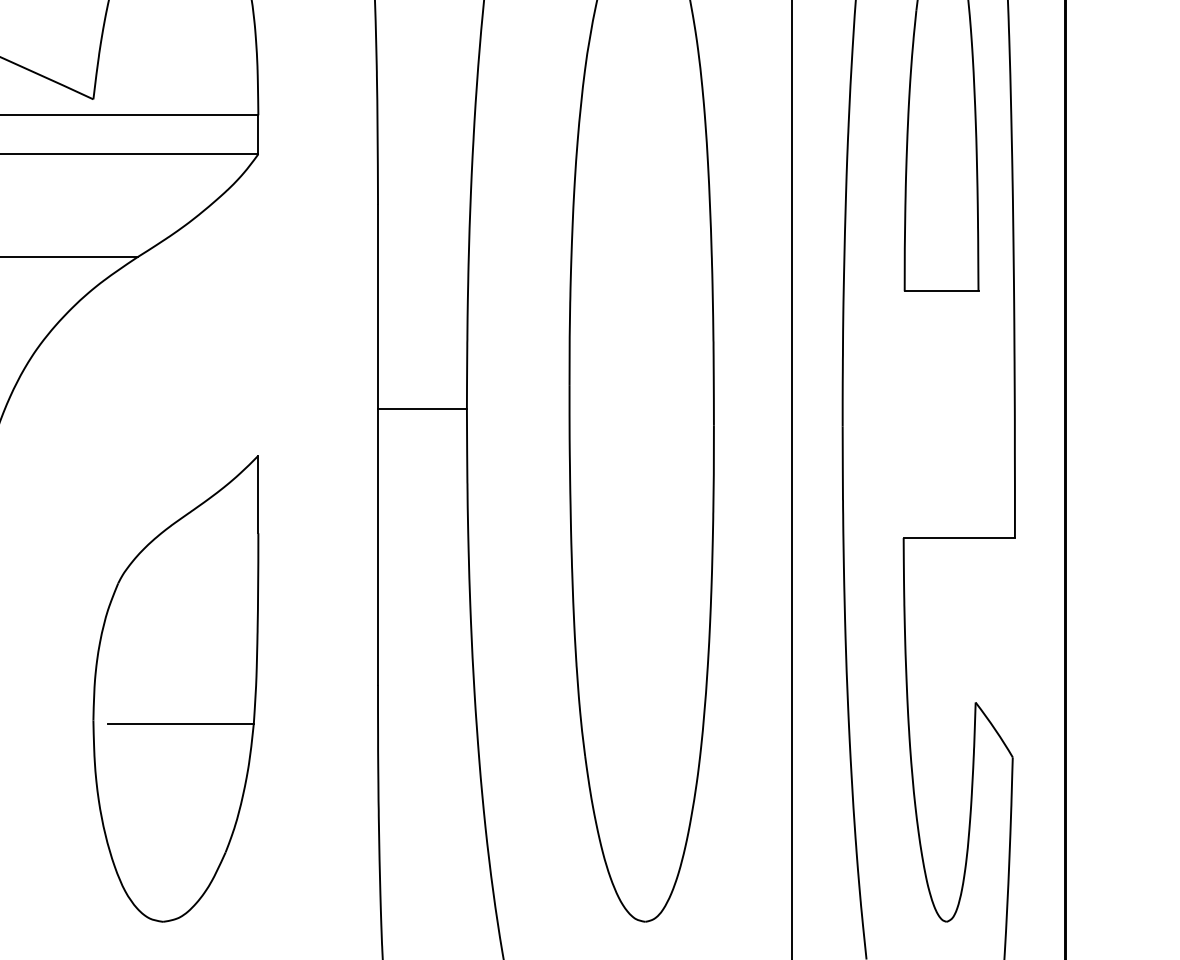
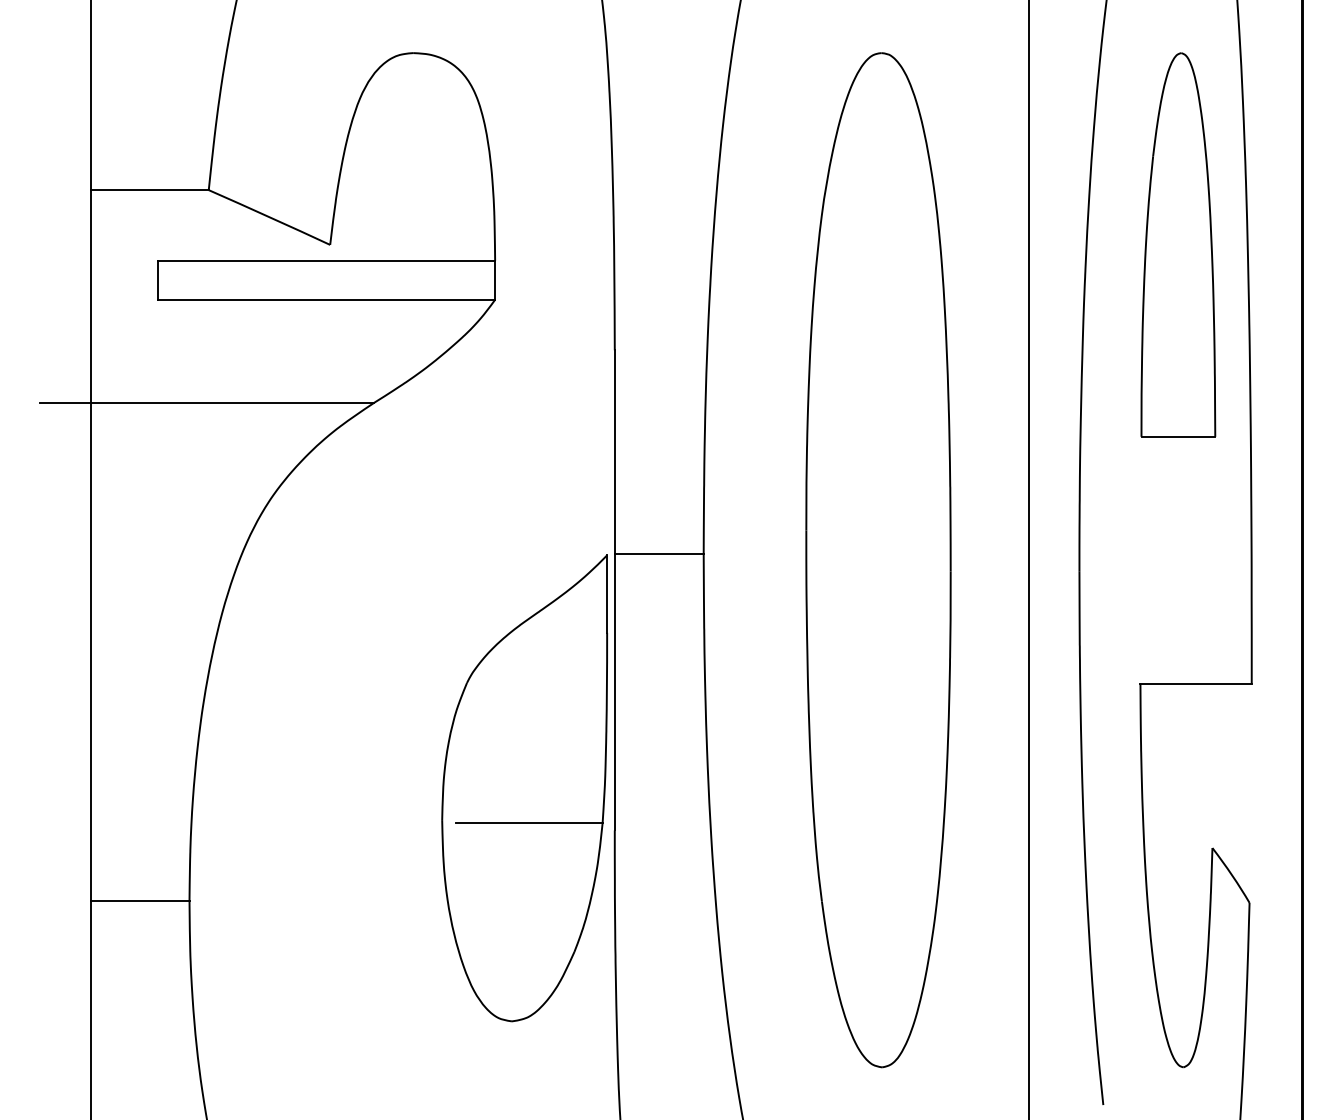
part: (175, 688) -> (524, 788), moved

